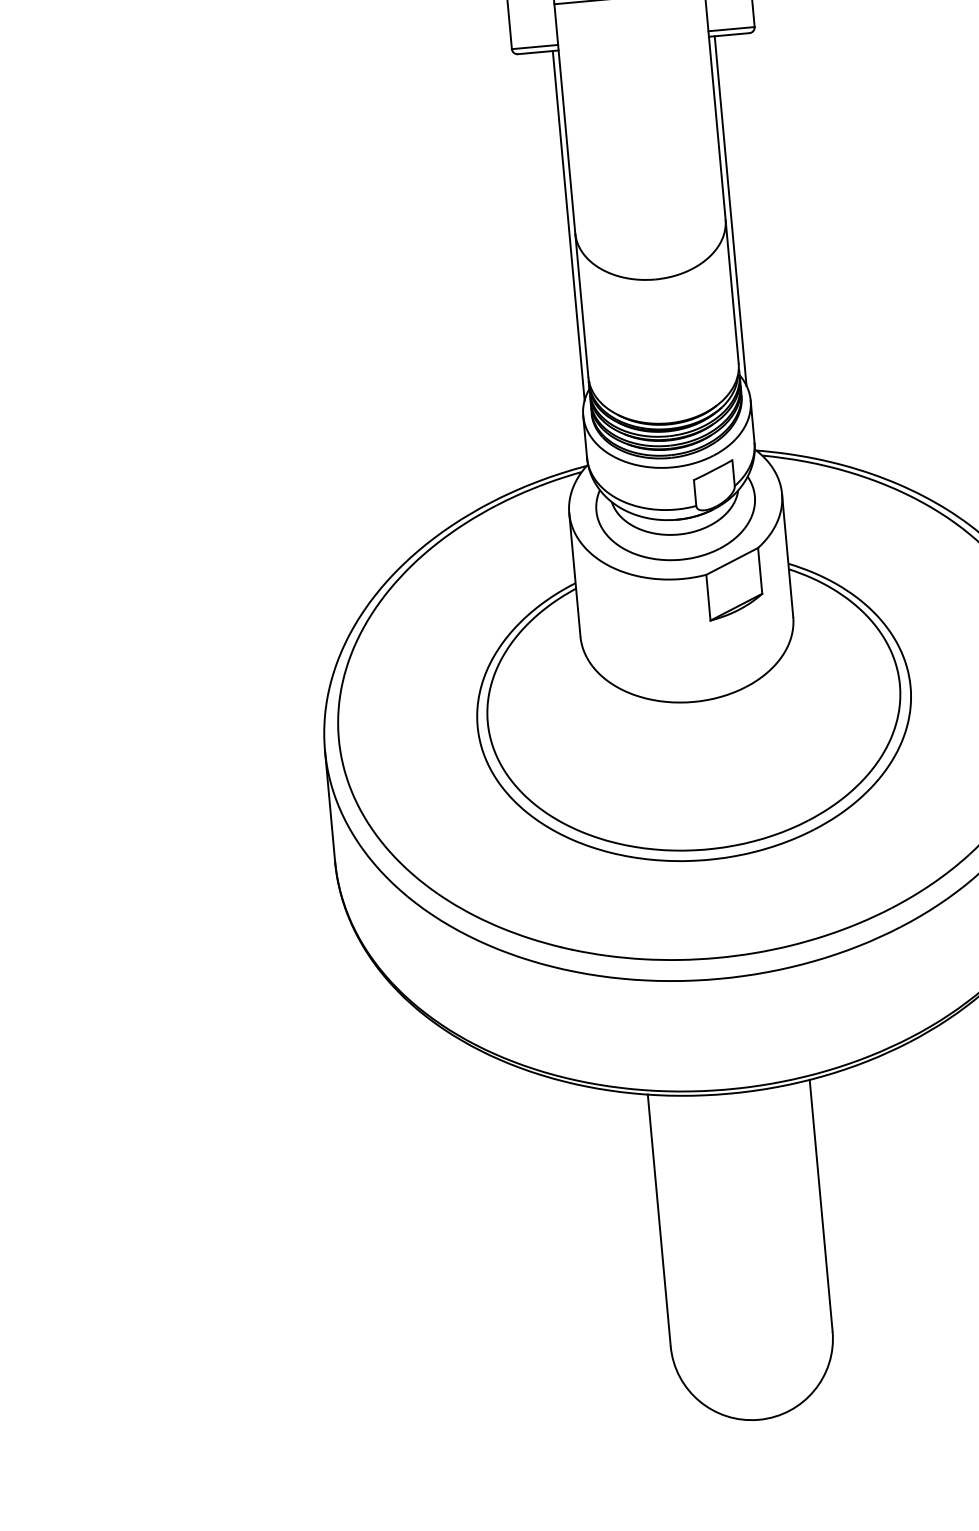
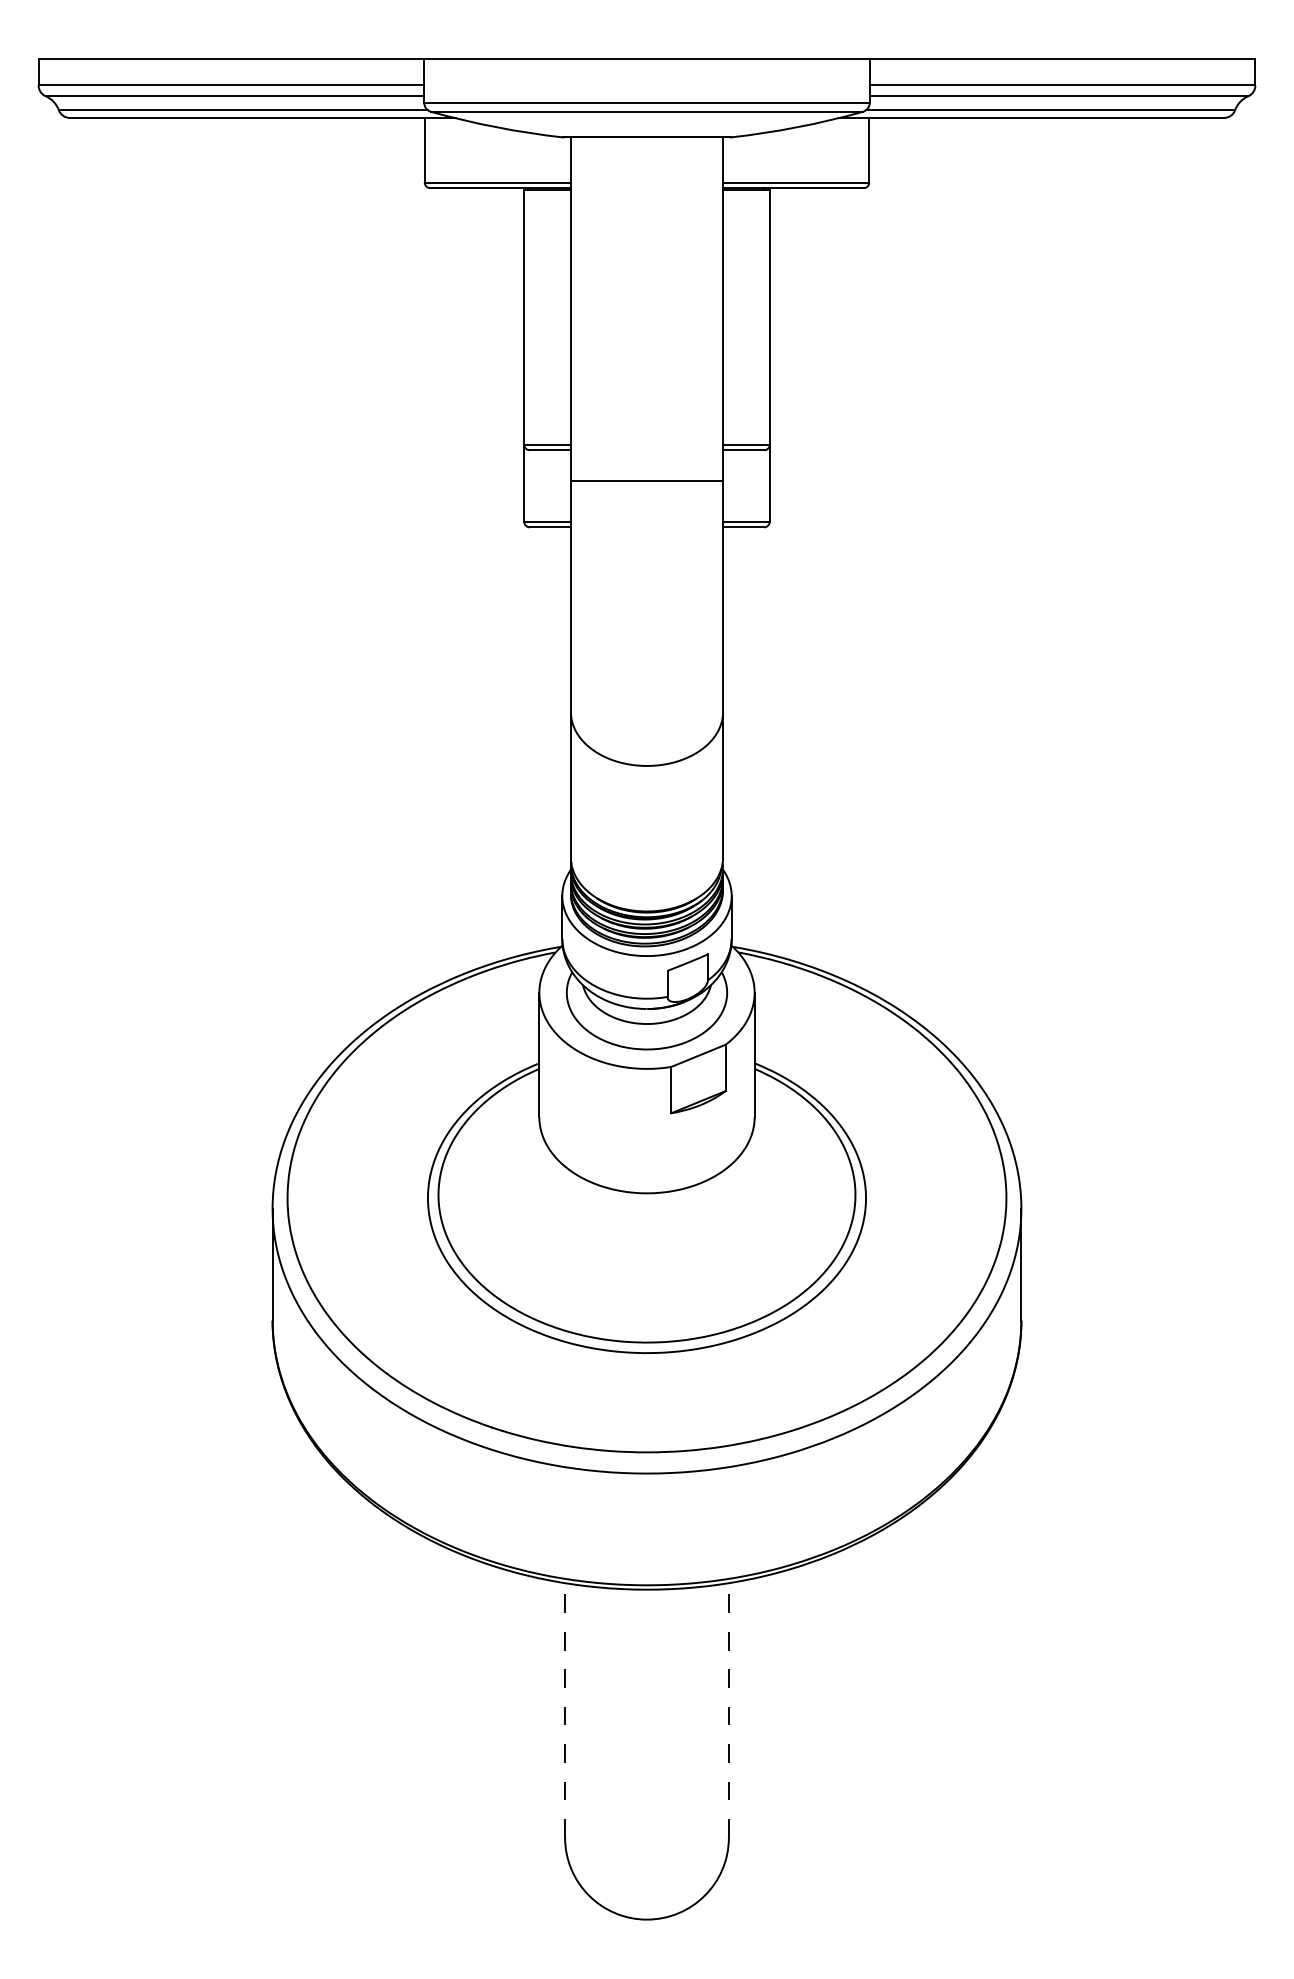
line: (730, 211) -> (728, 704), removed
line: (569, 226) -> (565, 704), removed
line: (820, 1204) -> (728, 1709), solid -> dashed
line: (659, 1219) -> (565, 1709), solid -> dashed

